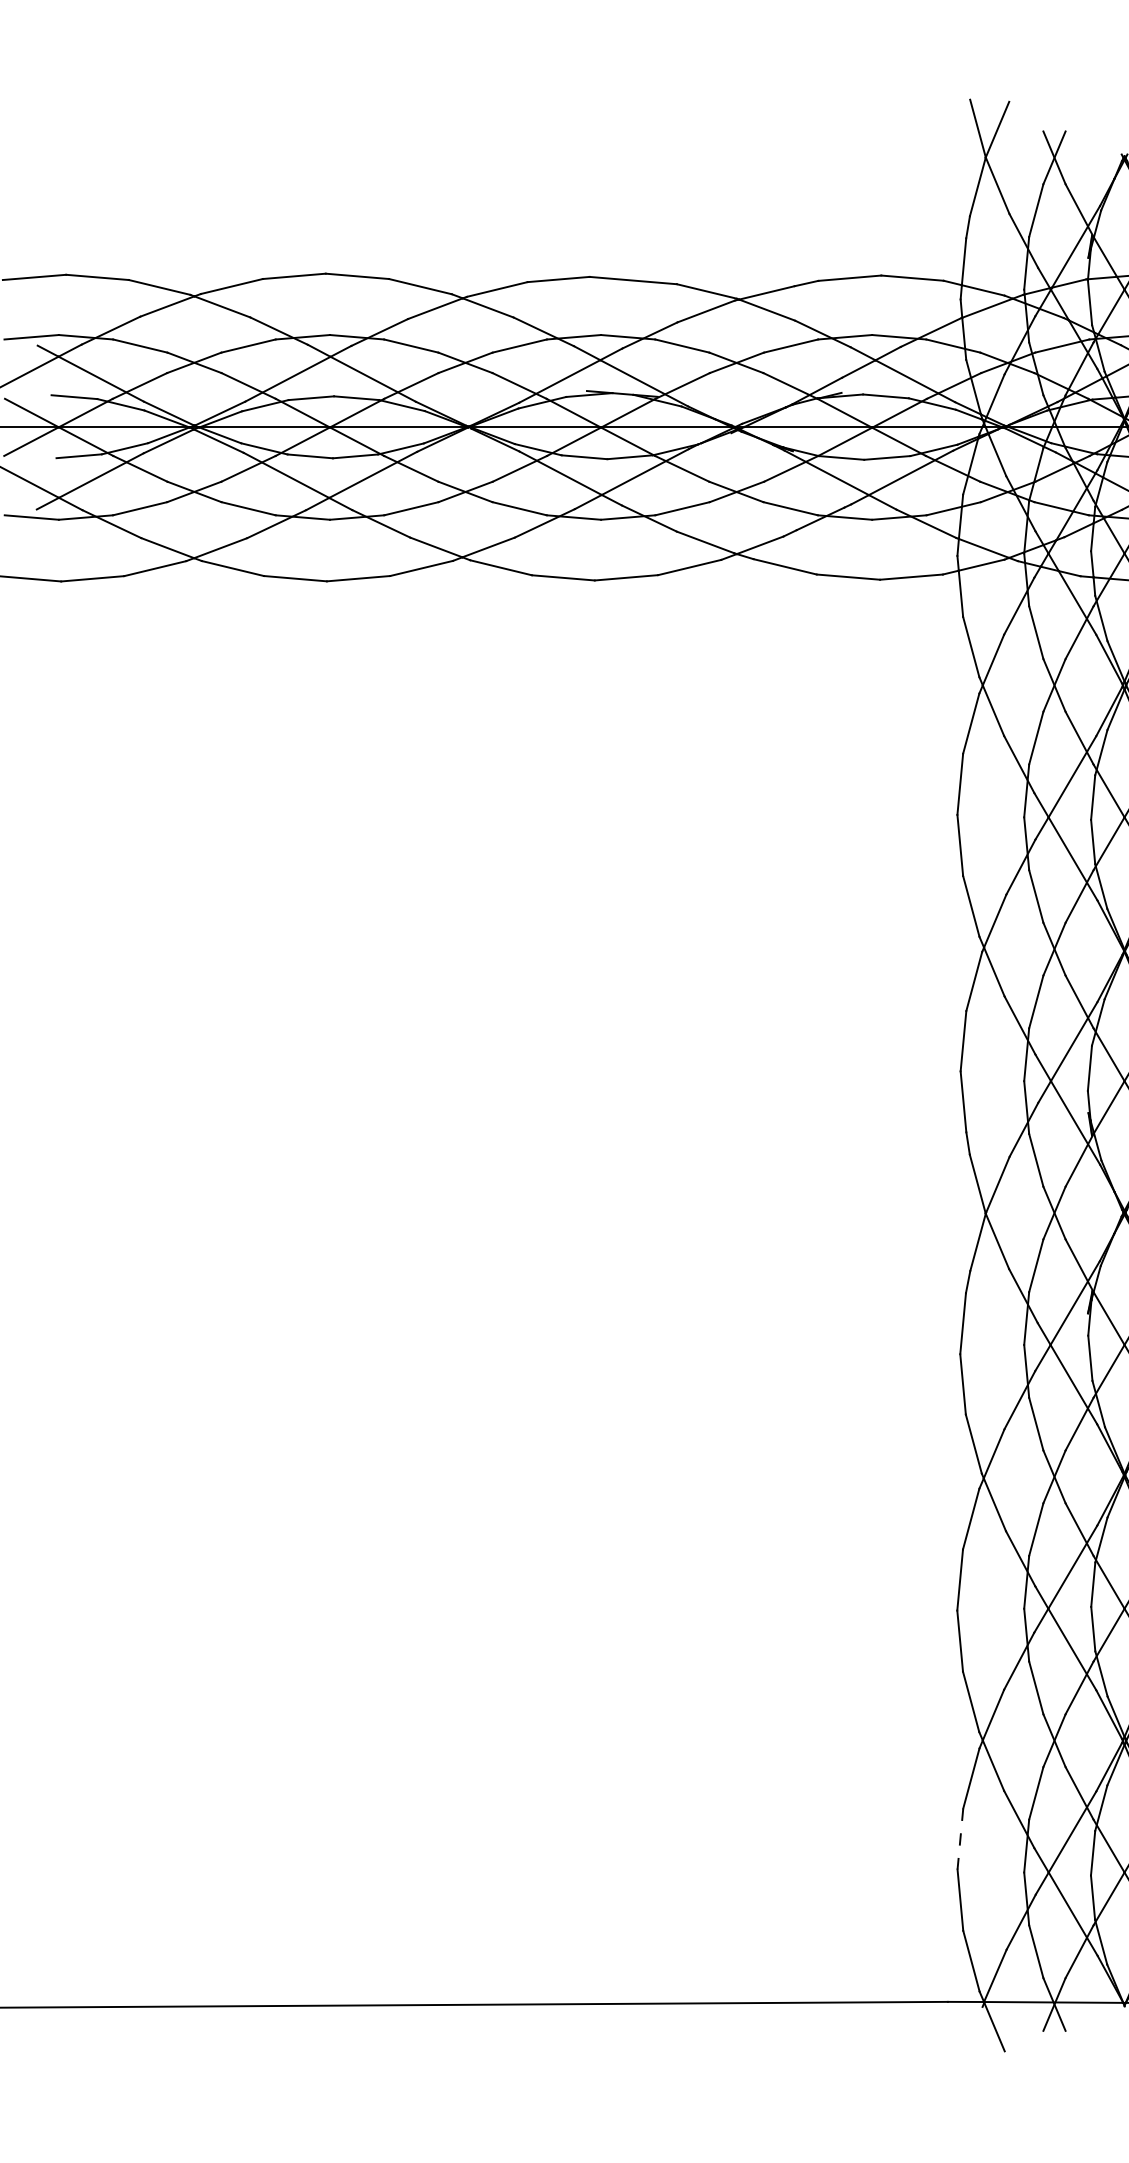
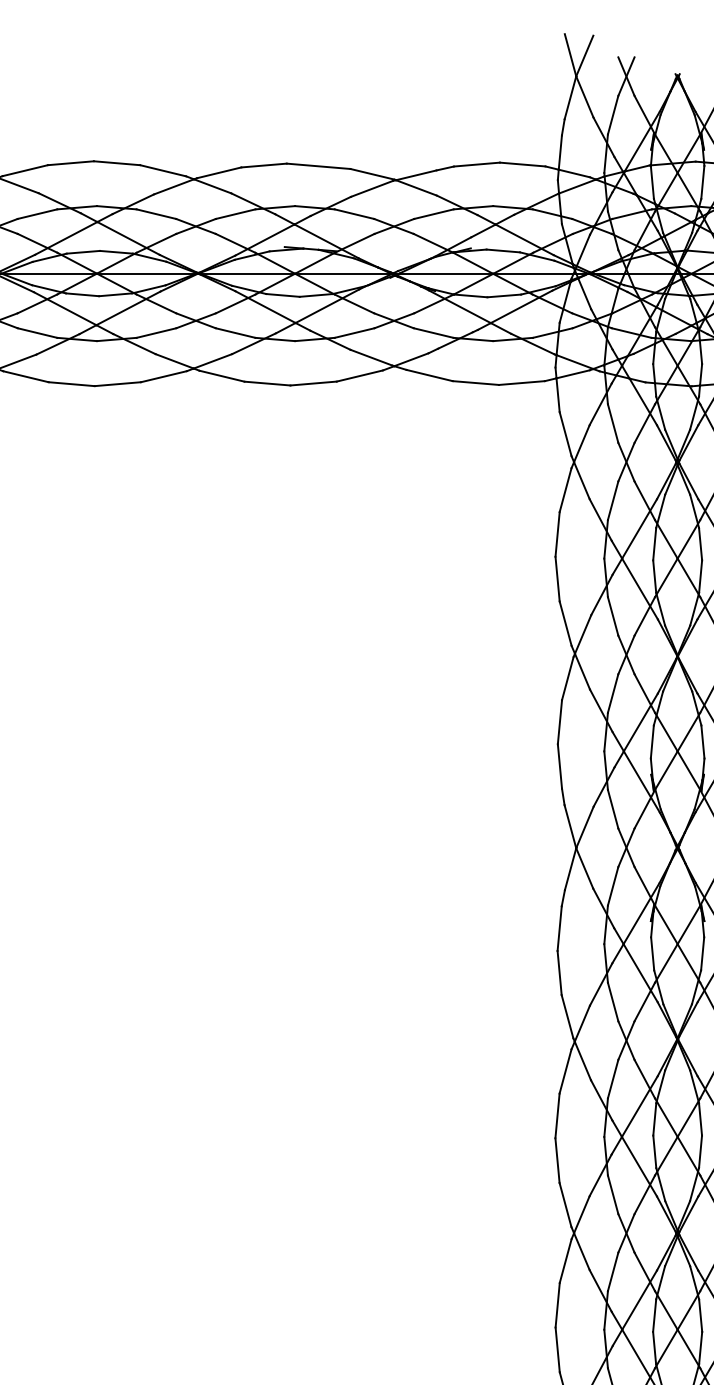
line: (960, 1839) -> (557, 1305), dashed -> solid

